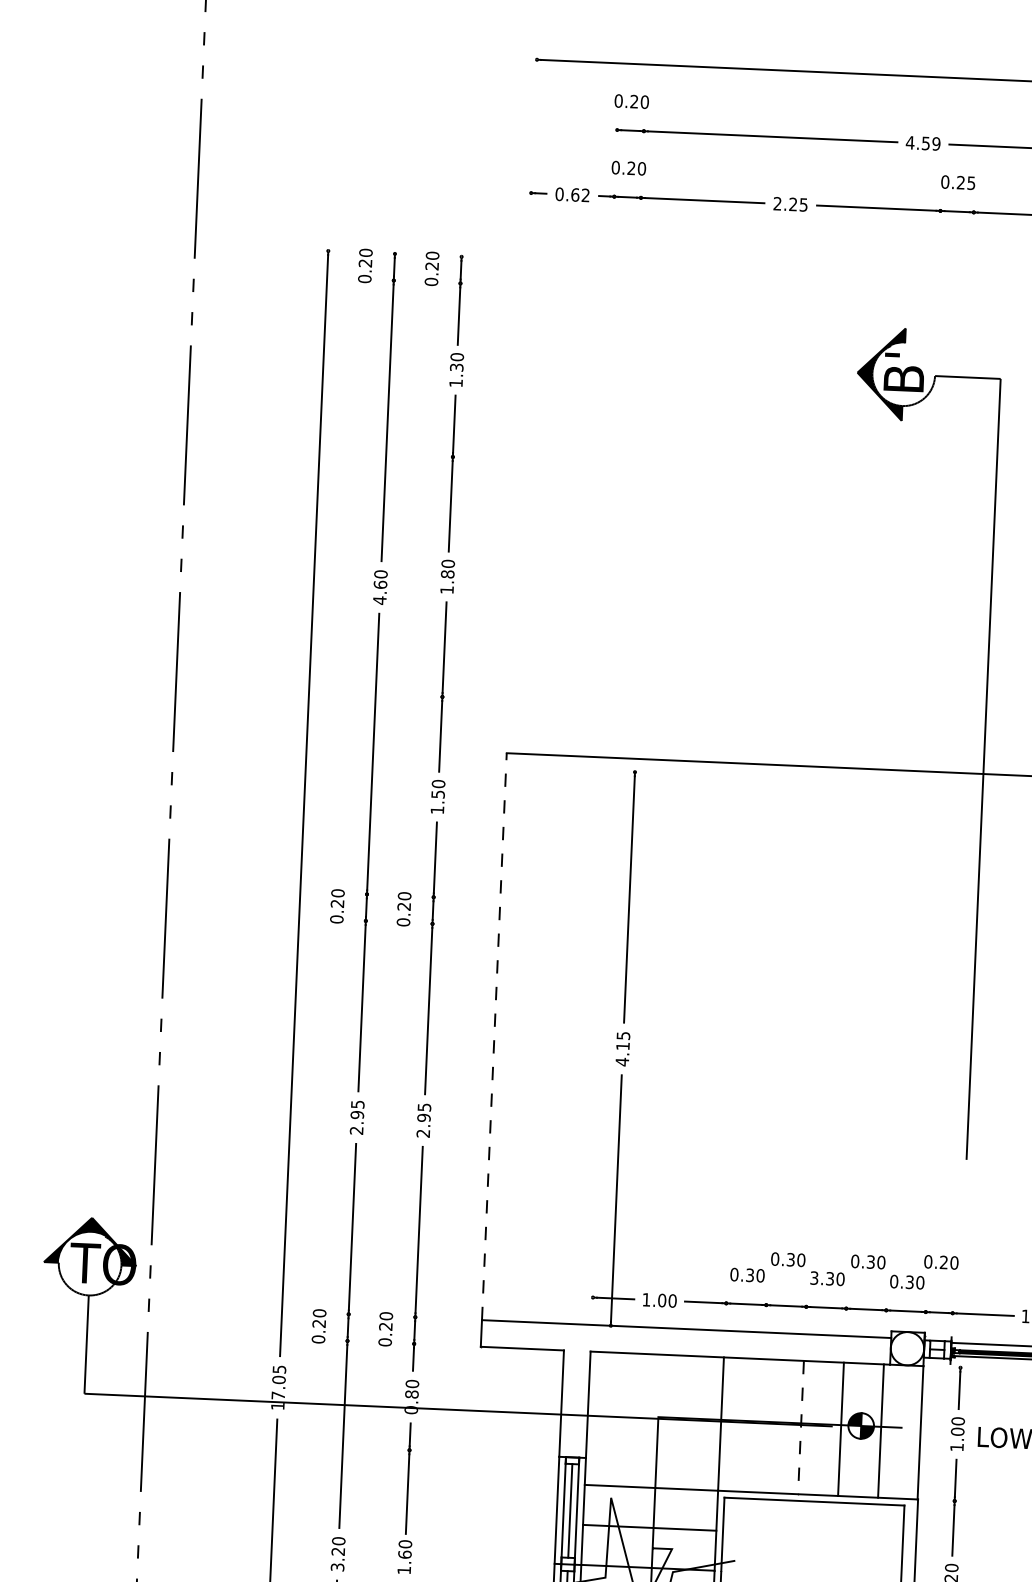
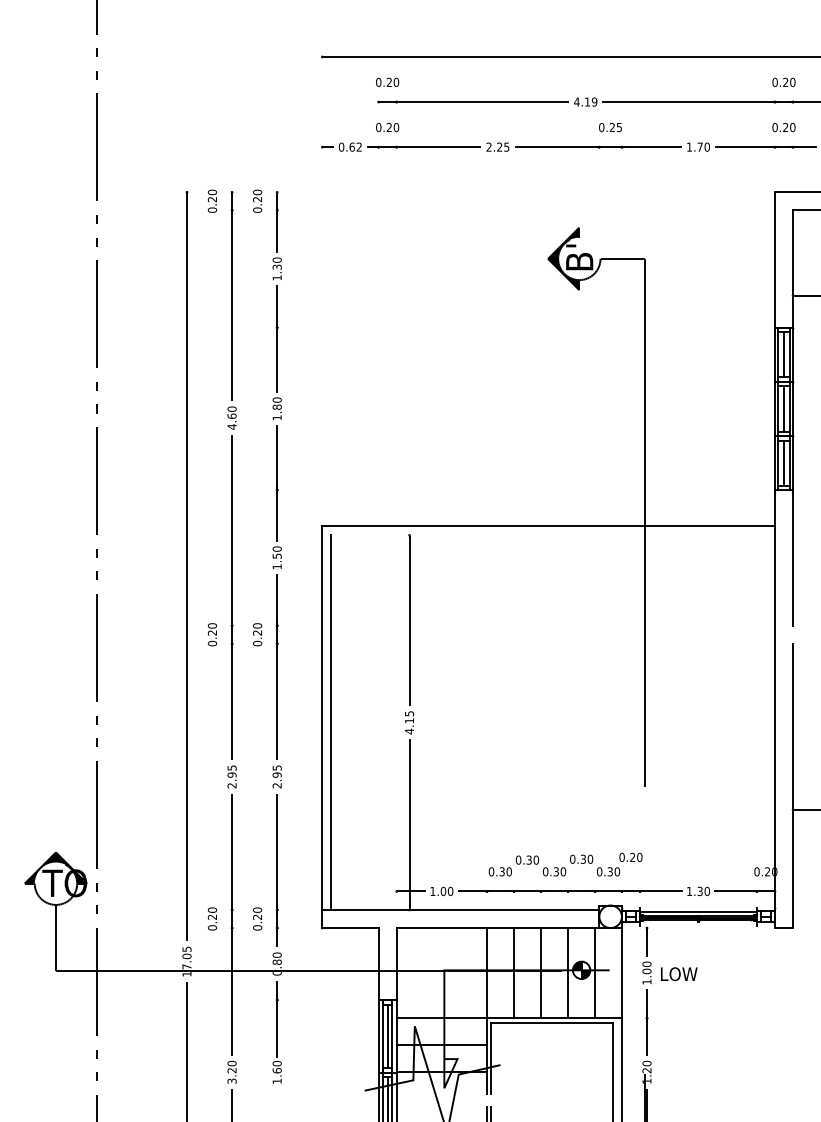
text: (925, 142) -> (587, 101), 4.59 -> 4.19
line: (494, 1037) -> (322, 718), dashed -> solid
line: (507, 1043) -> (331, 722), added
text: (814, 1277) -> (545, 871), 3.30 -> 0.30
line: (760, 1426) -> (513, 973), added
line: (801, 1428) -> (541, 973), dashed -> solid

